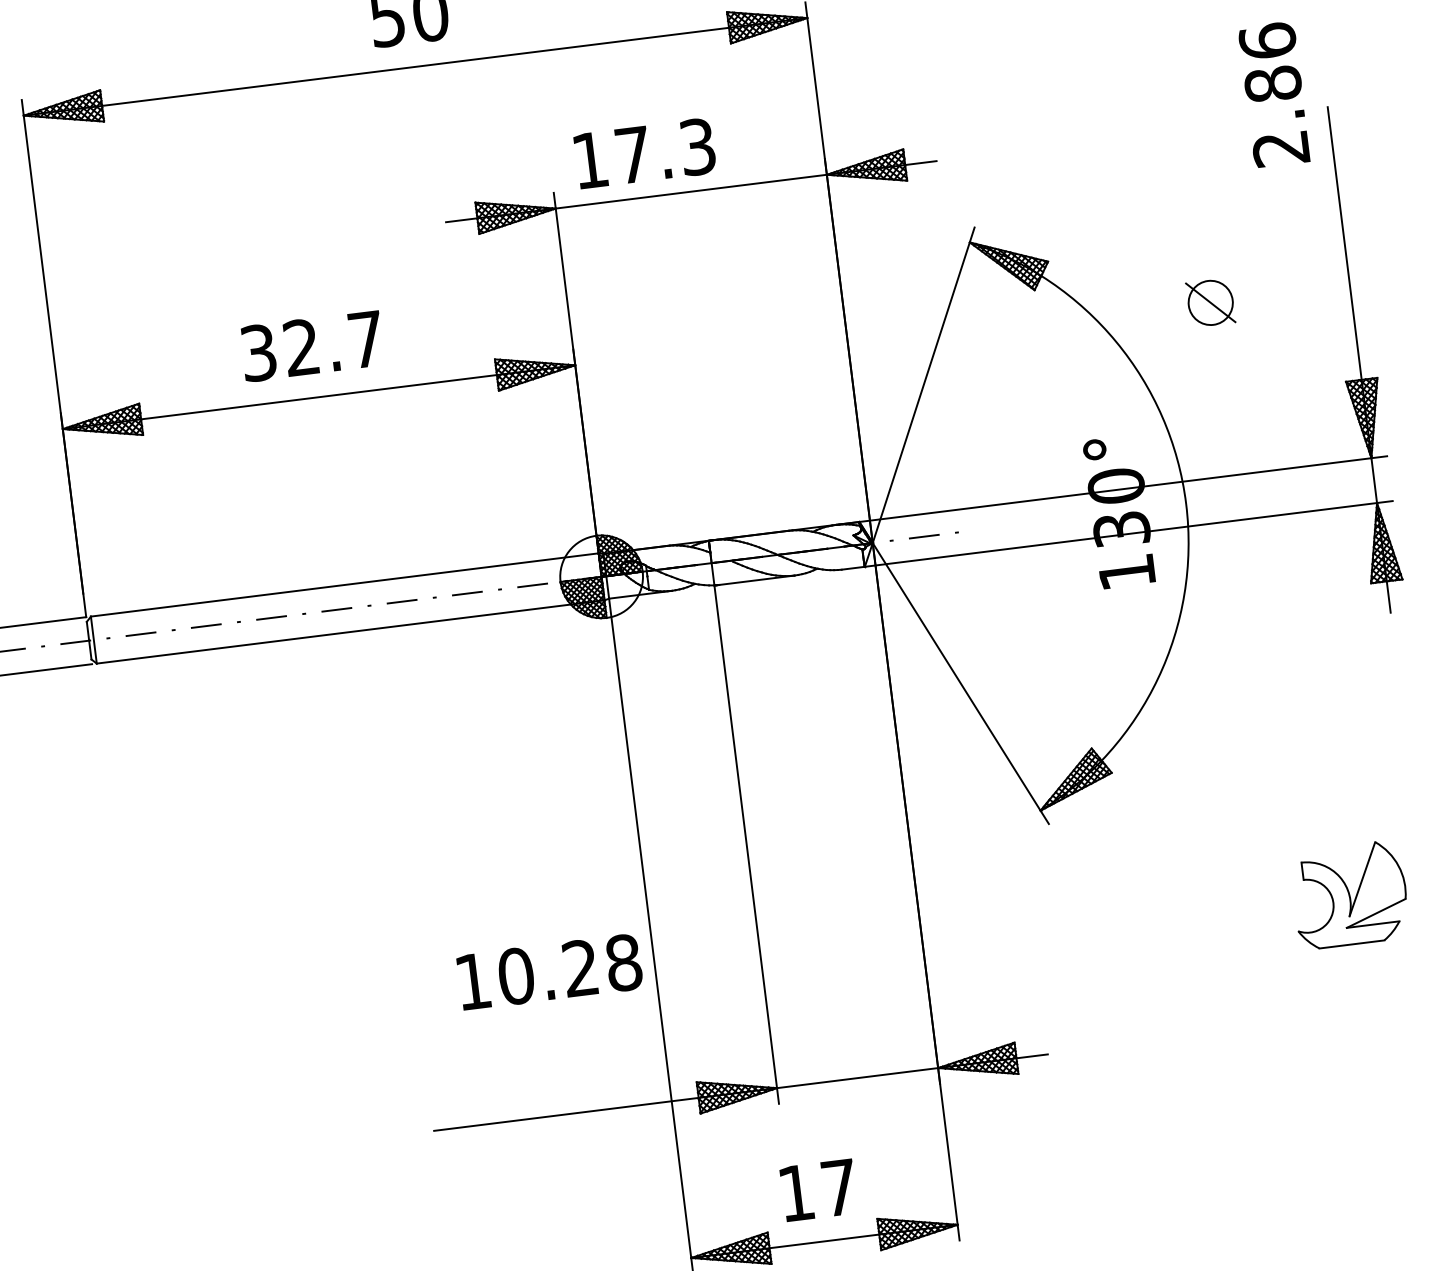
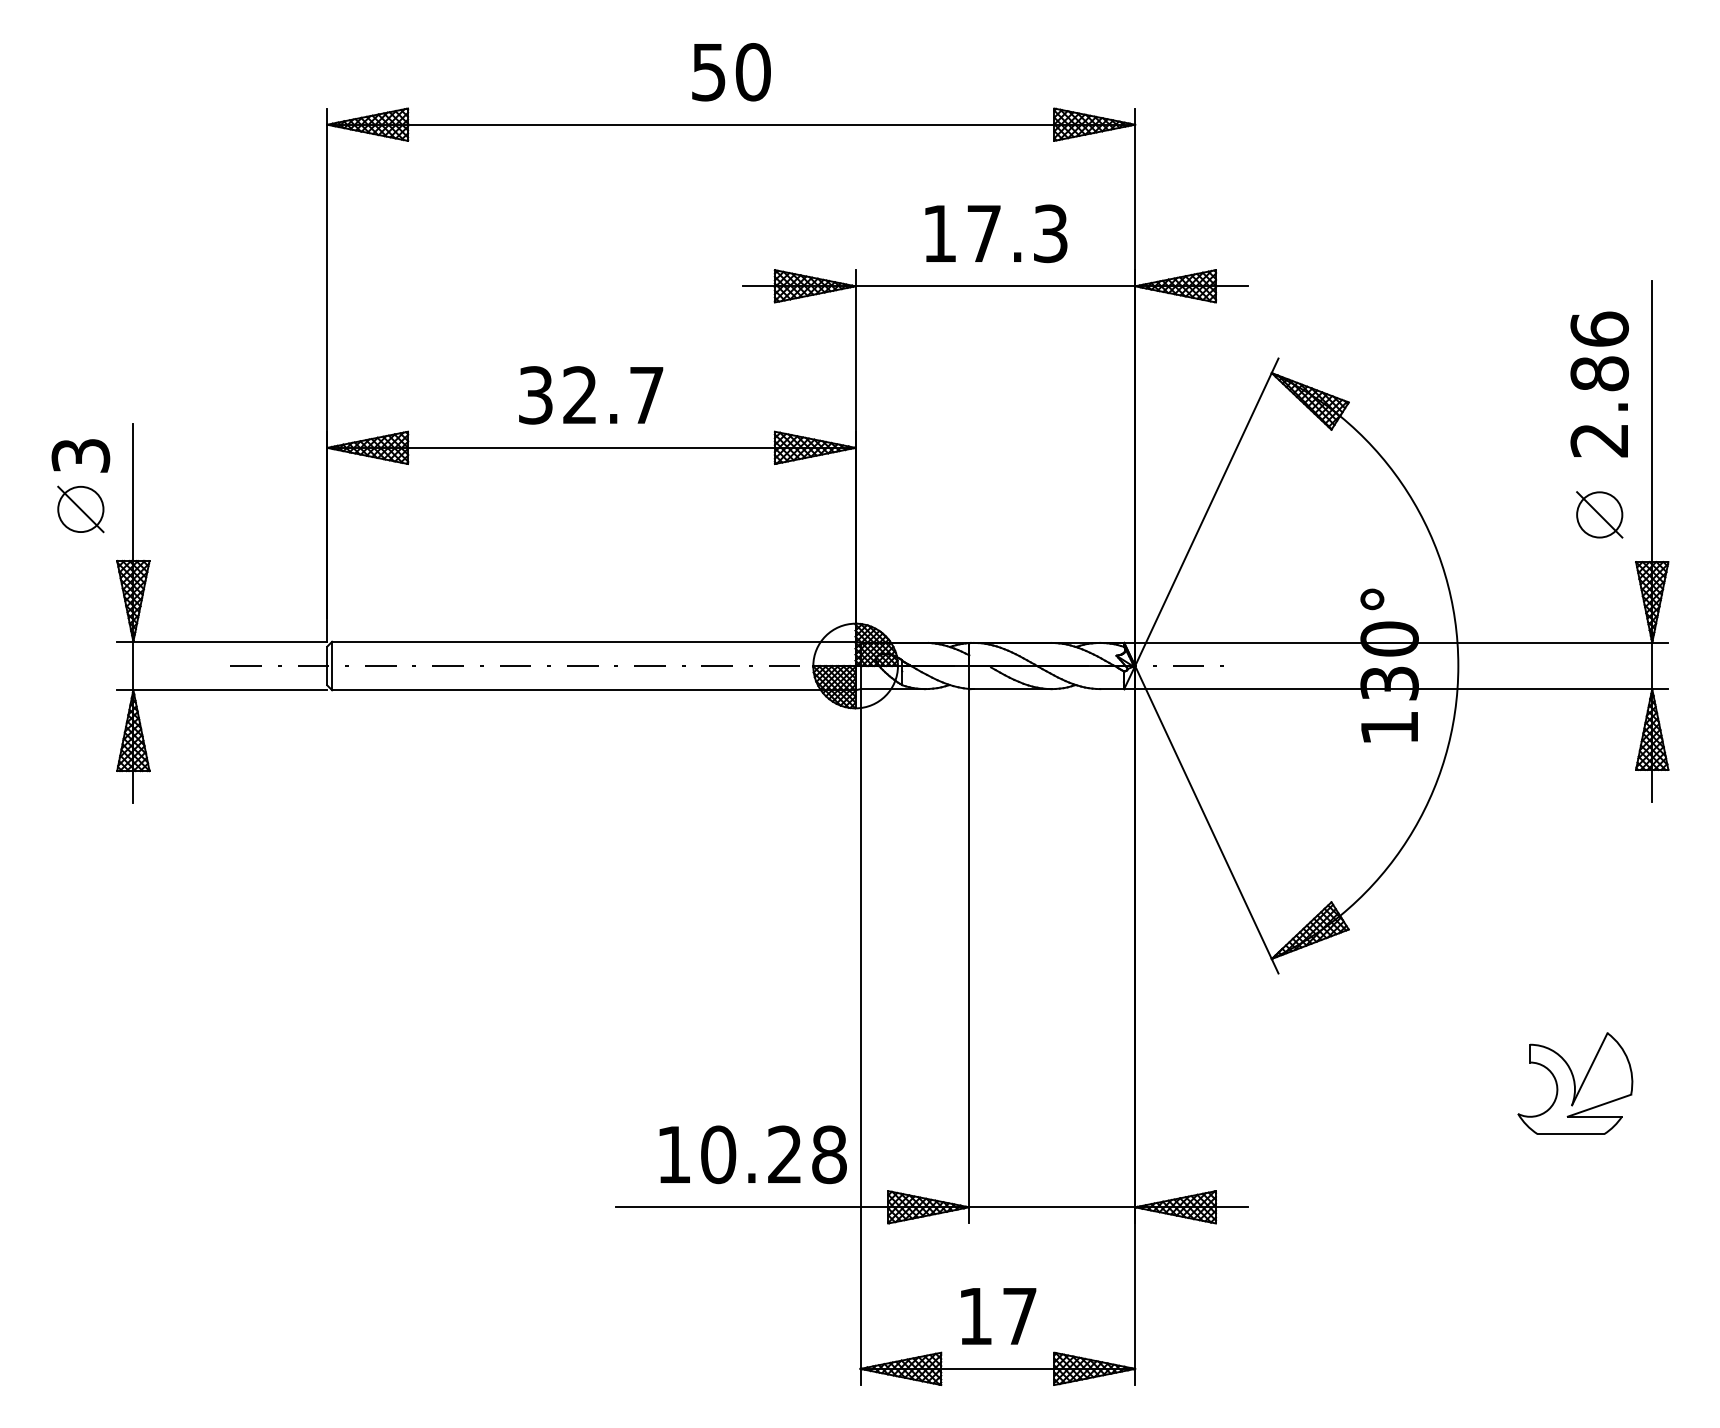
text: (1274, 94) -> (1599, 384), moved
text: (645, 153) -> (996, 233), moved
part: (1210, 302) -> (1599, 514), moved
text: (549, 971) -> (752, 1154), moved

